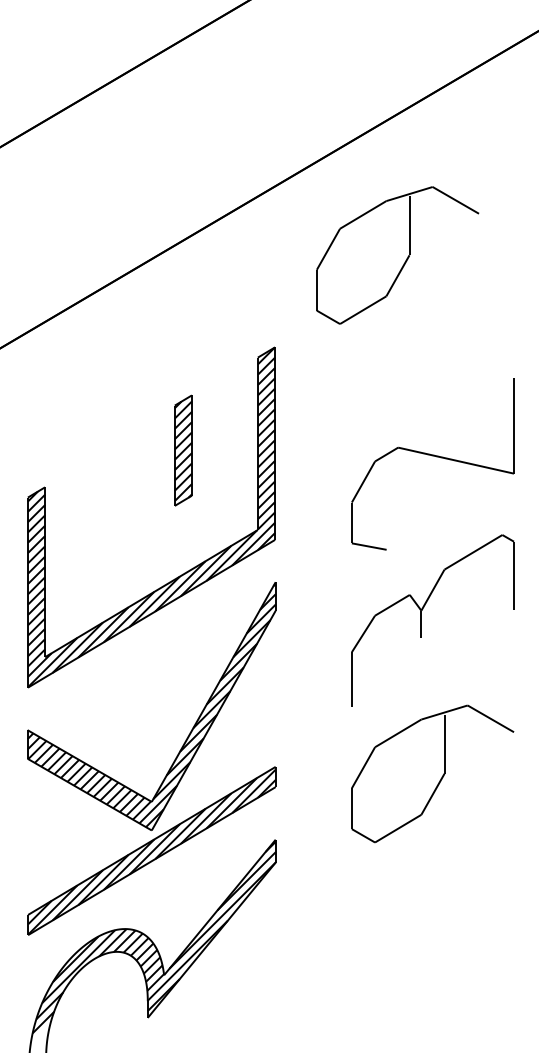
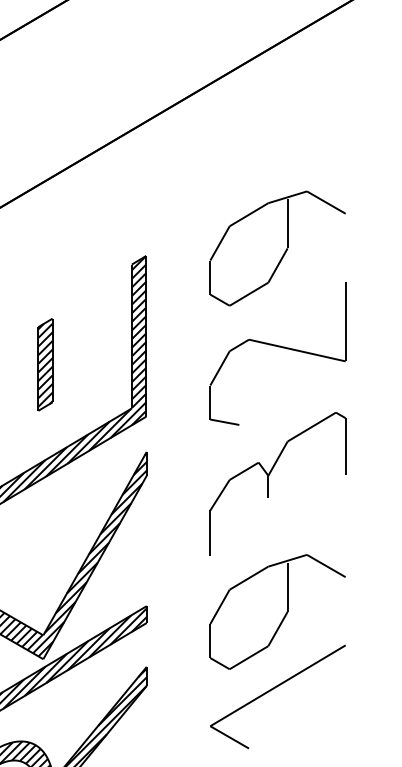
part: (397, 255) -> (277, 248), moved
part: (183, 450) -> (45, 364), moved
part: (428, 866) -> (274, 689), added

